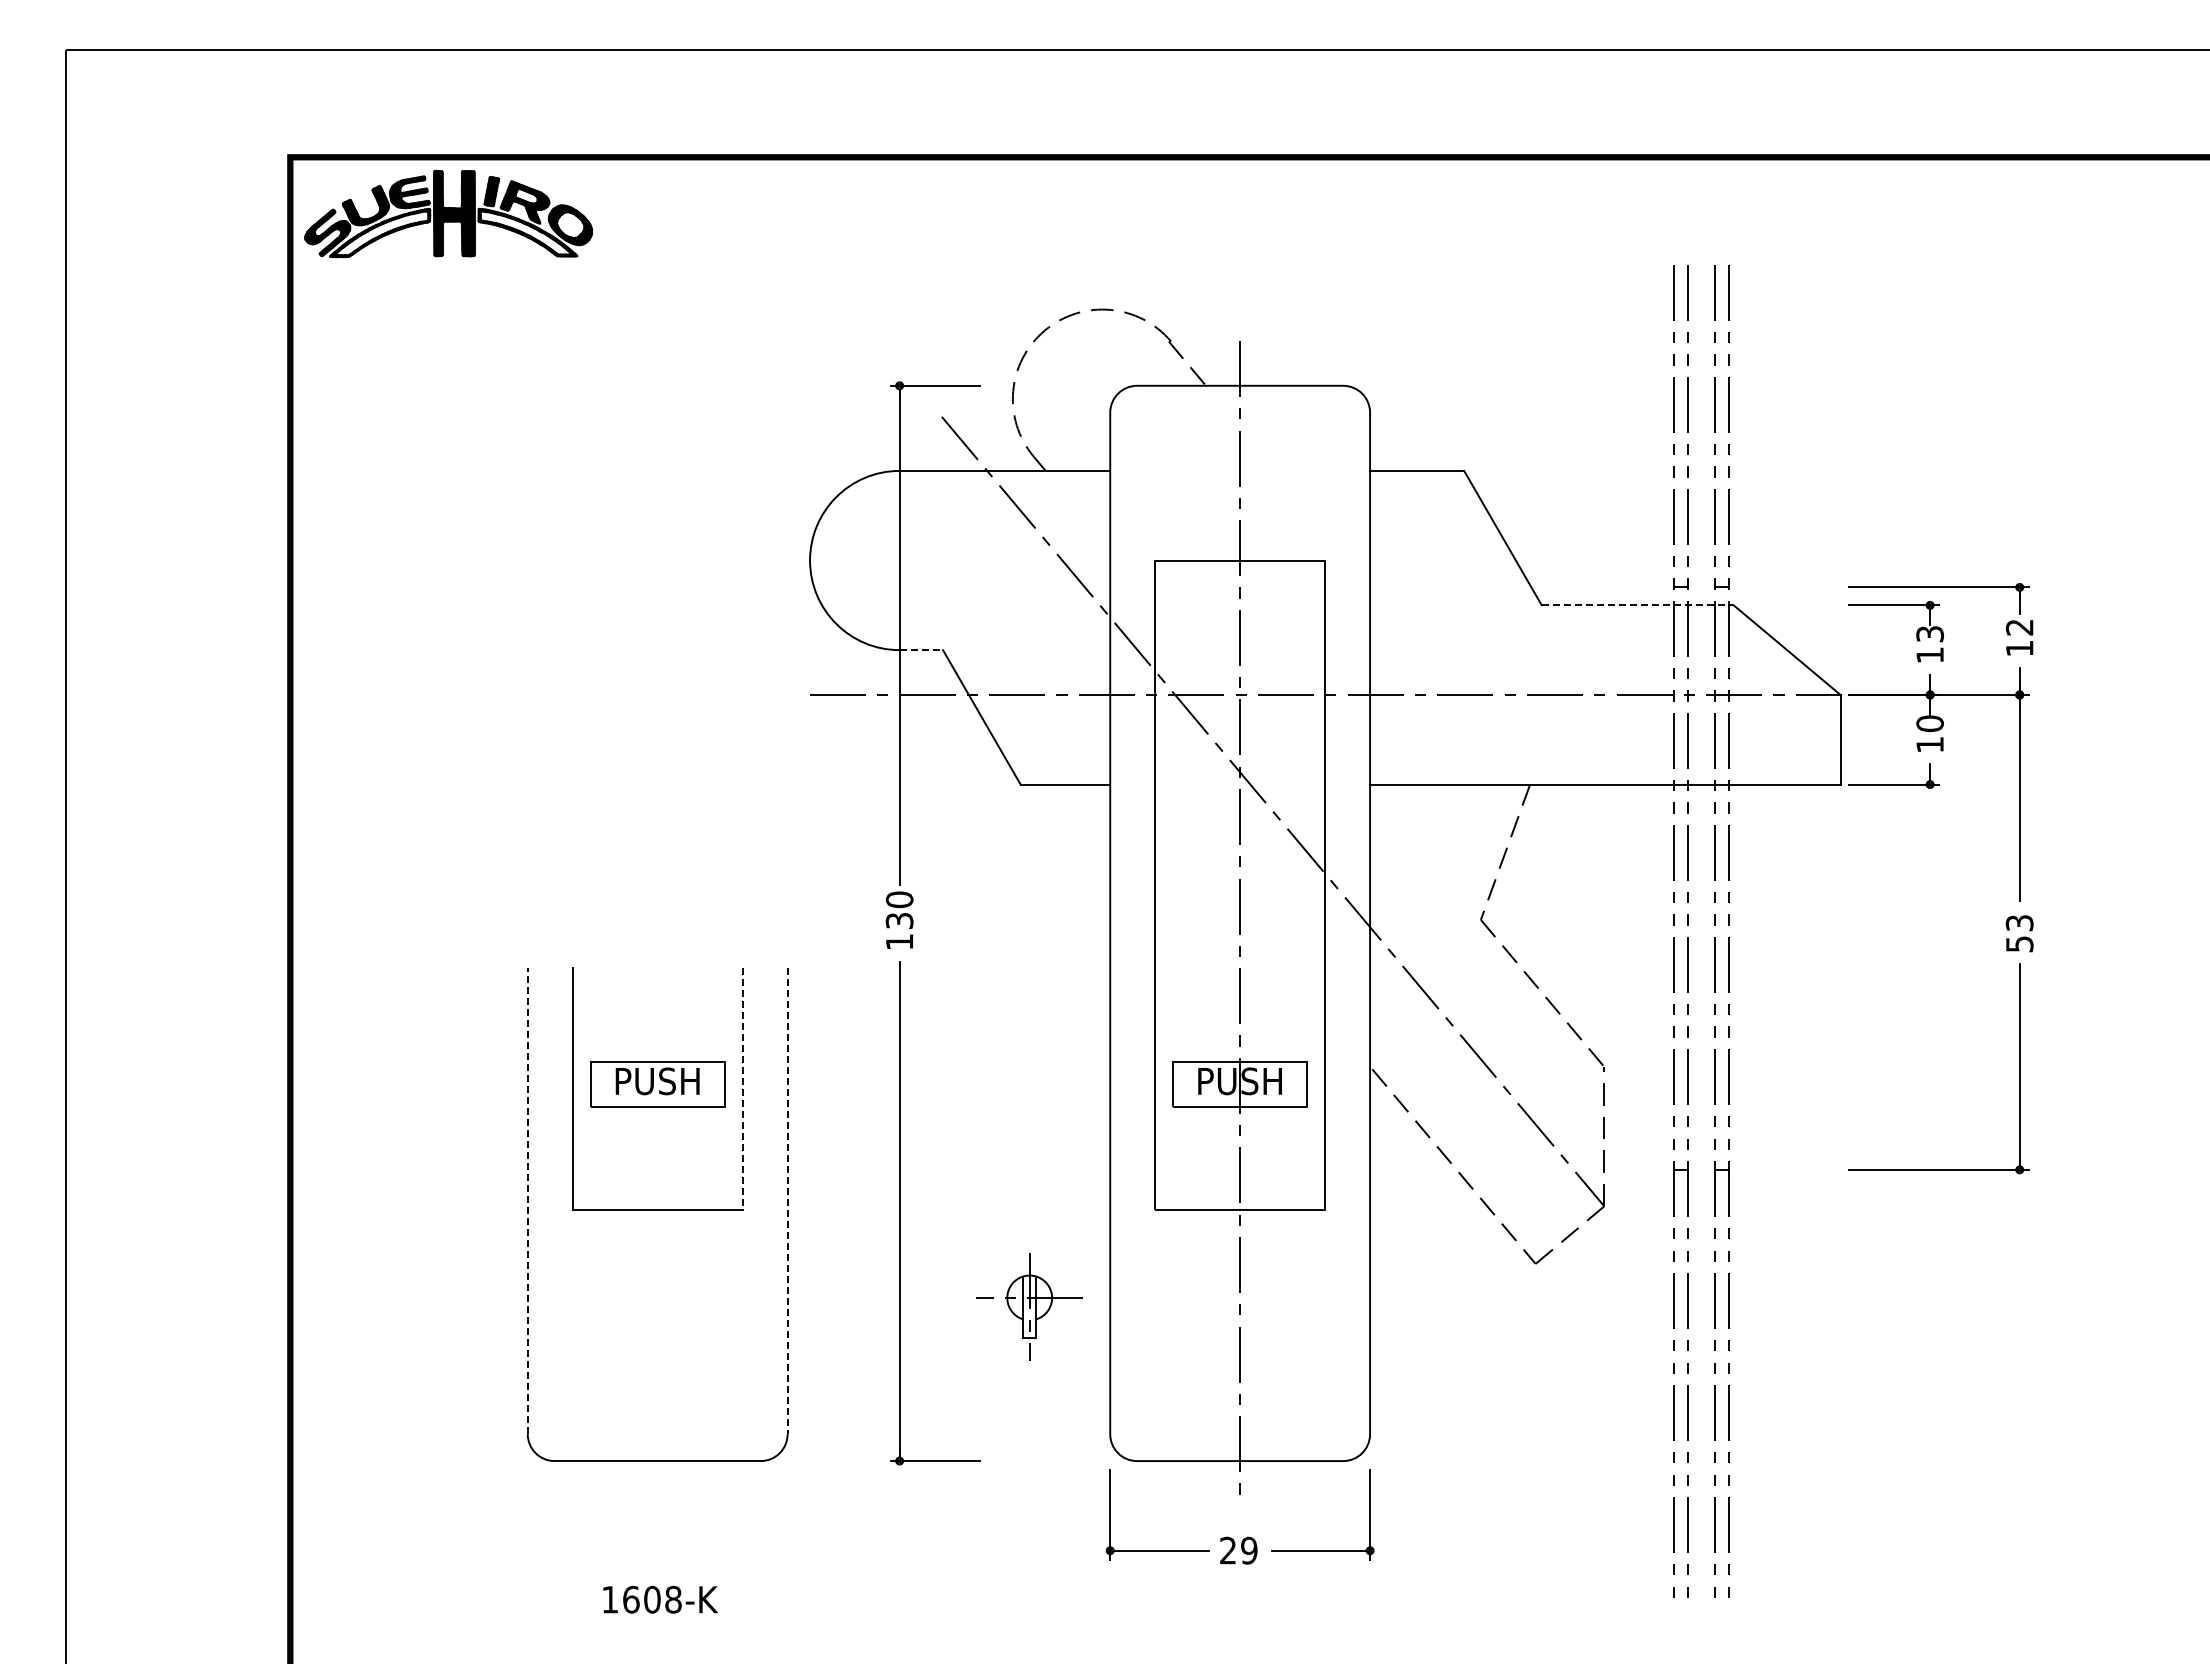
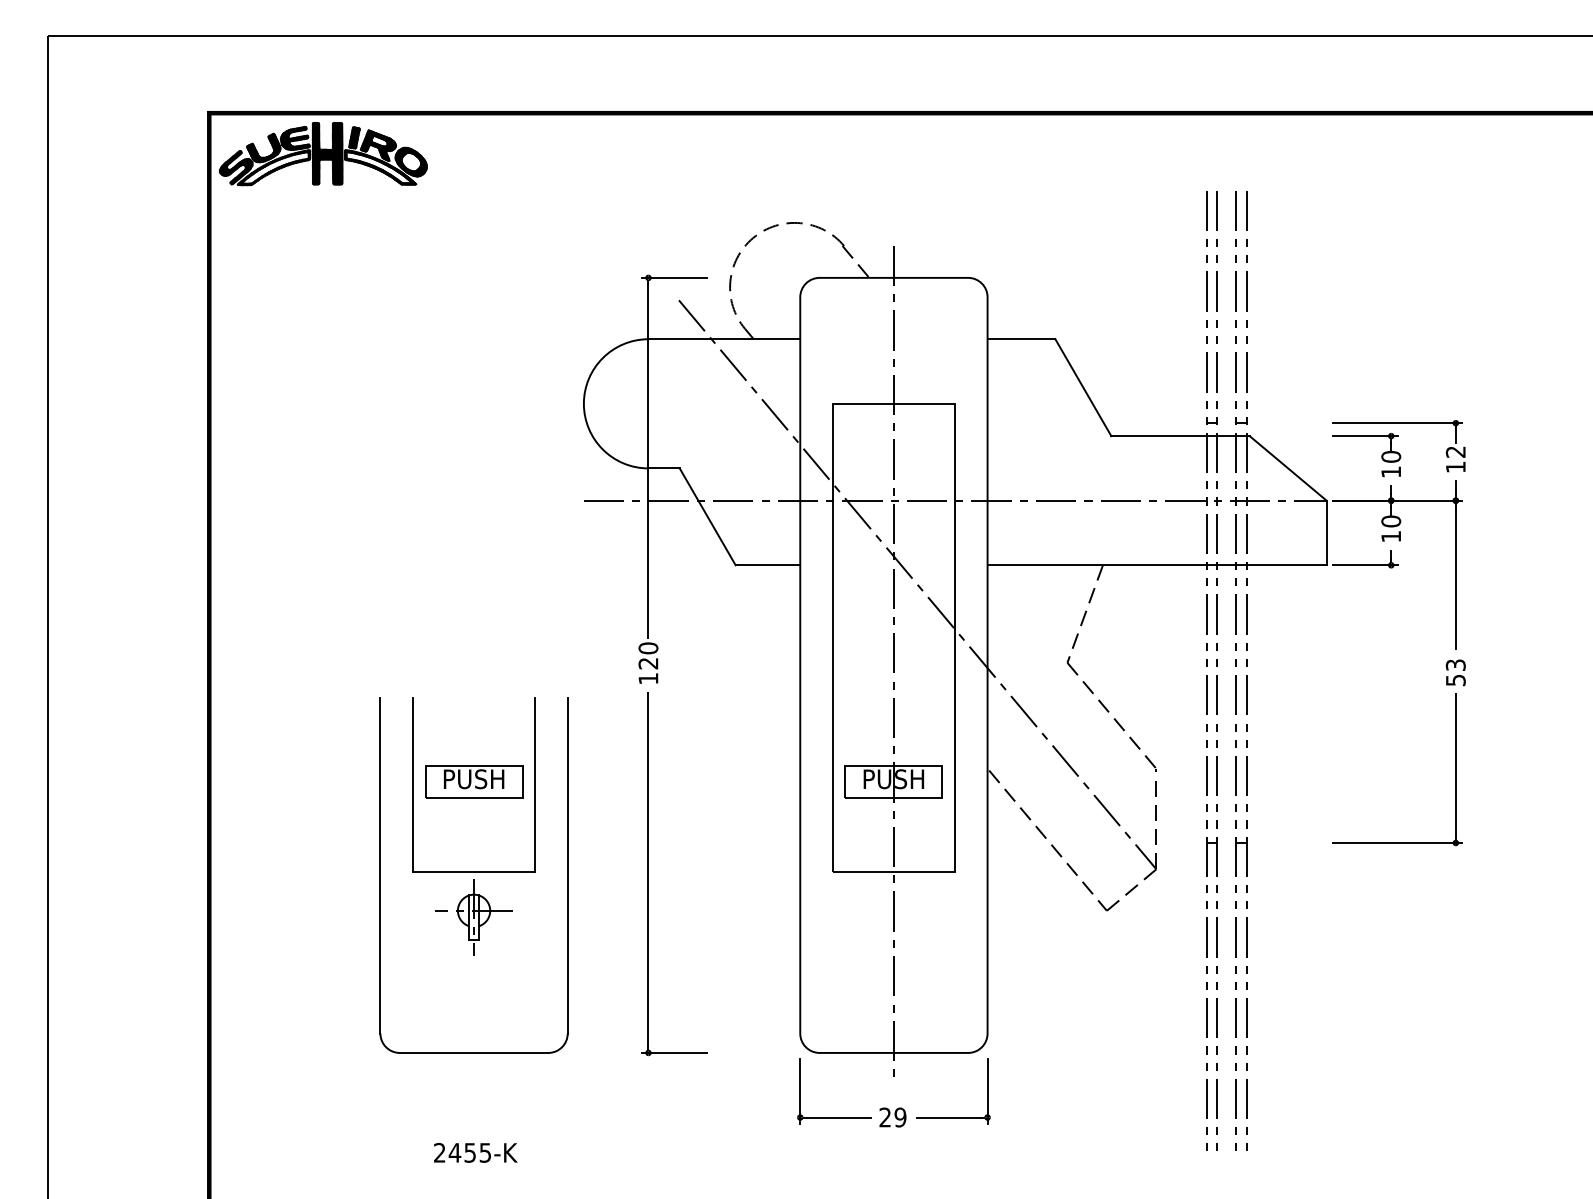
line: (1637, 605) -> (1180, 436), dashed -> solid
text: (1929, 633) -> (1390, 456), 13 -> 10
line: (921, 650) -> (664, 468), dashed -> solid
text: (899, 920) -> (648, 663), 130 -> 120
line: (742, 1089) -> (535, 785), dashed -> solid
line: (527, 1201) -> (380, 865), dashed -> solid
line: (787, 1201) -> (567, 865), dashed -> solid
part: (1029, 1306) -> (473, 917), moved
text: (641, 1599) -> (462, 1152), 1608-K -> 2455-K

